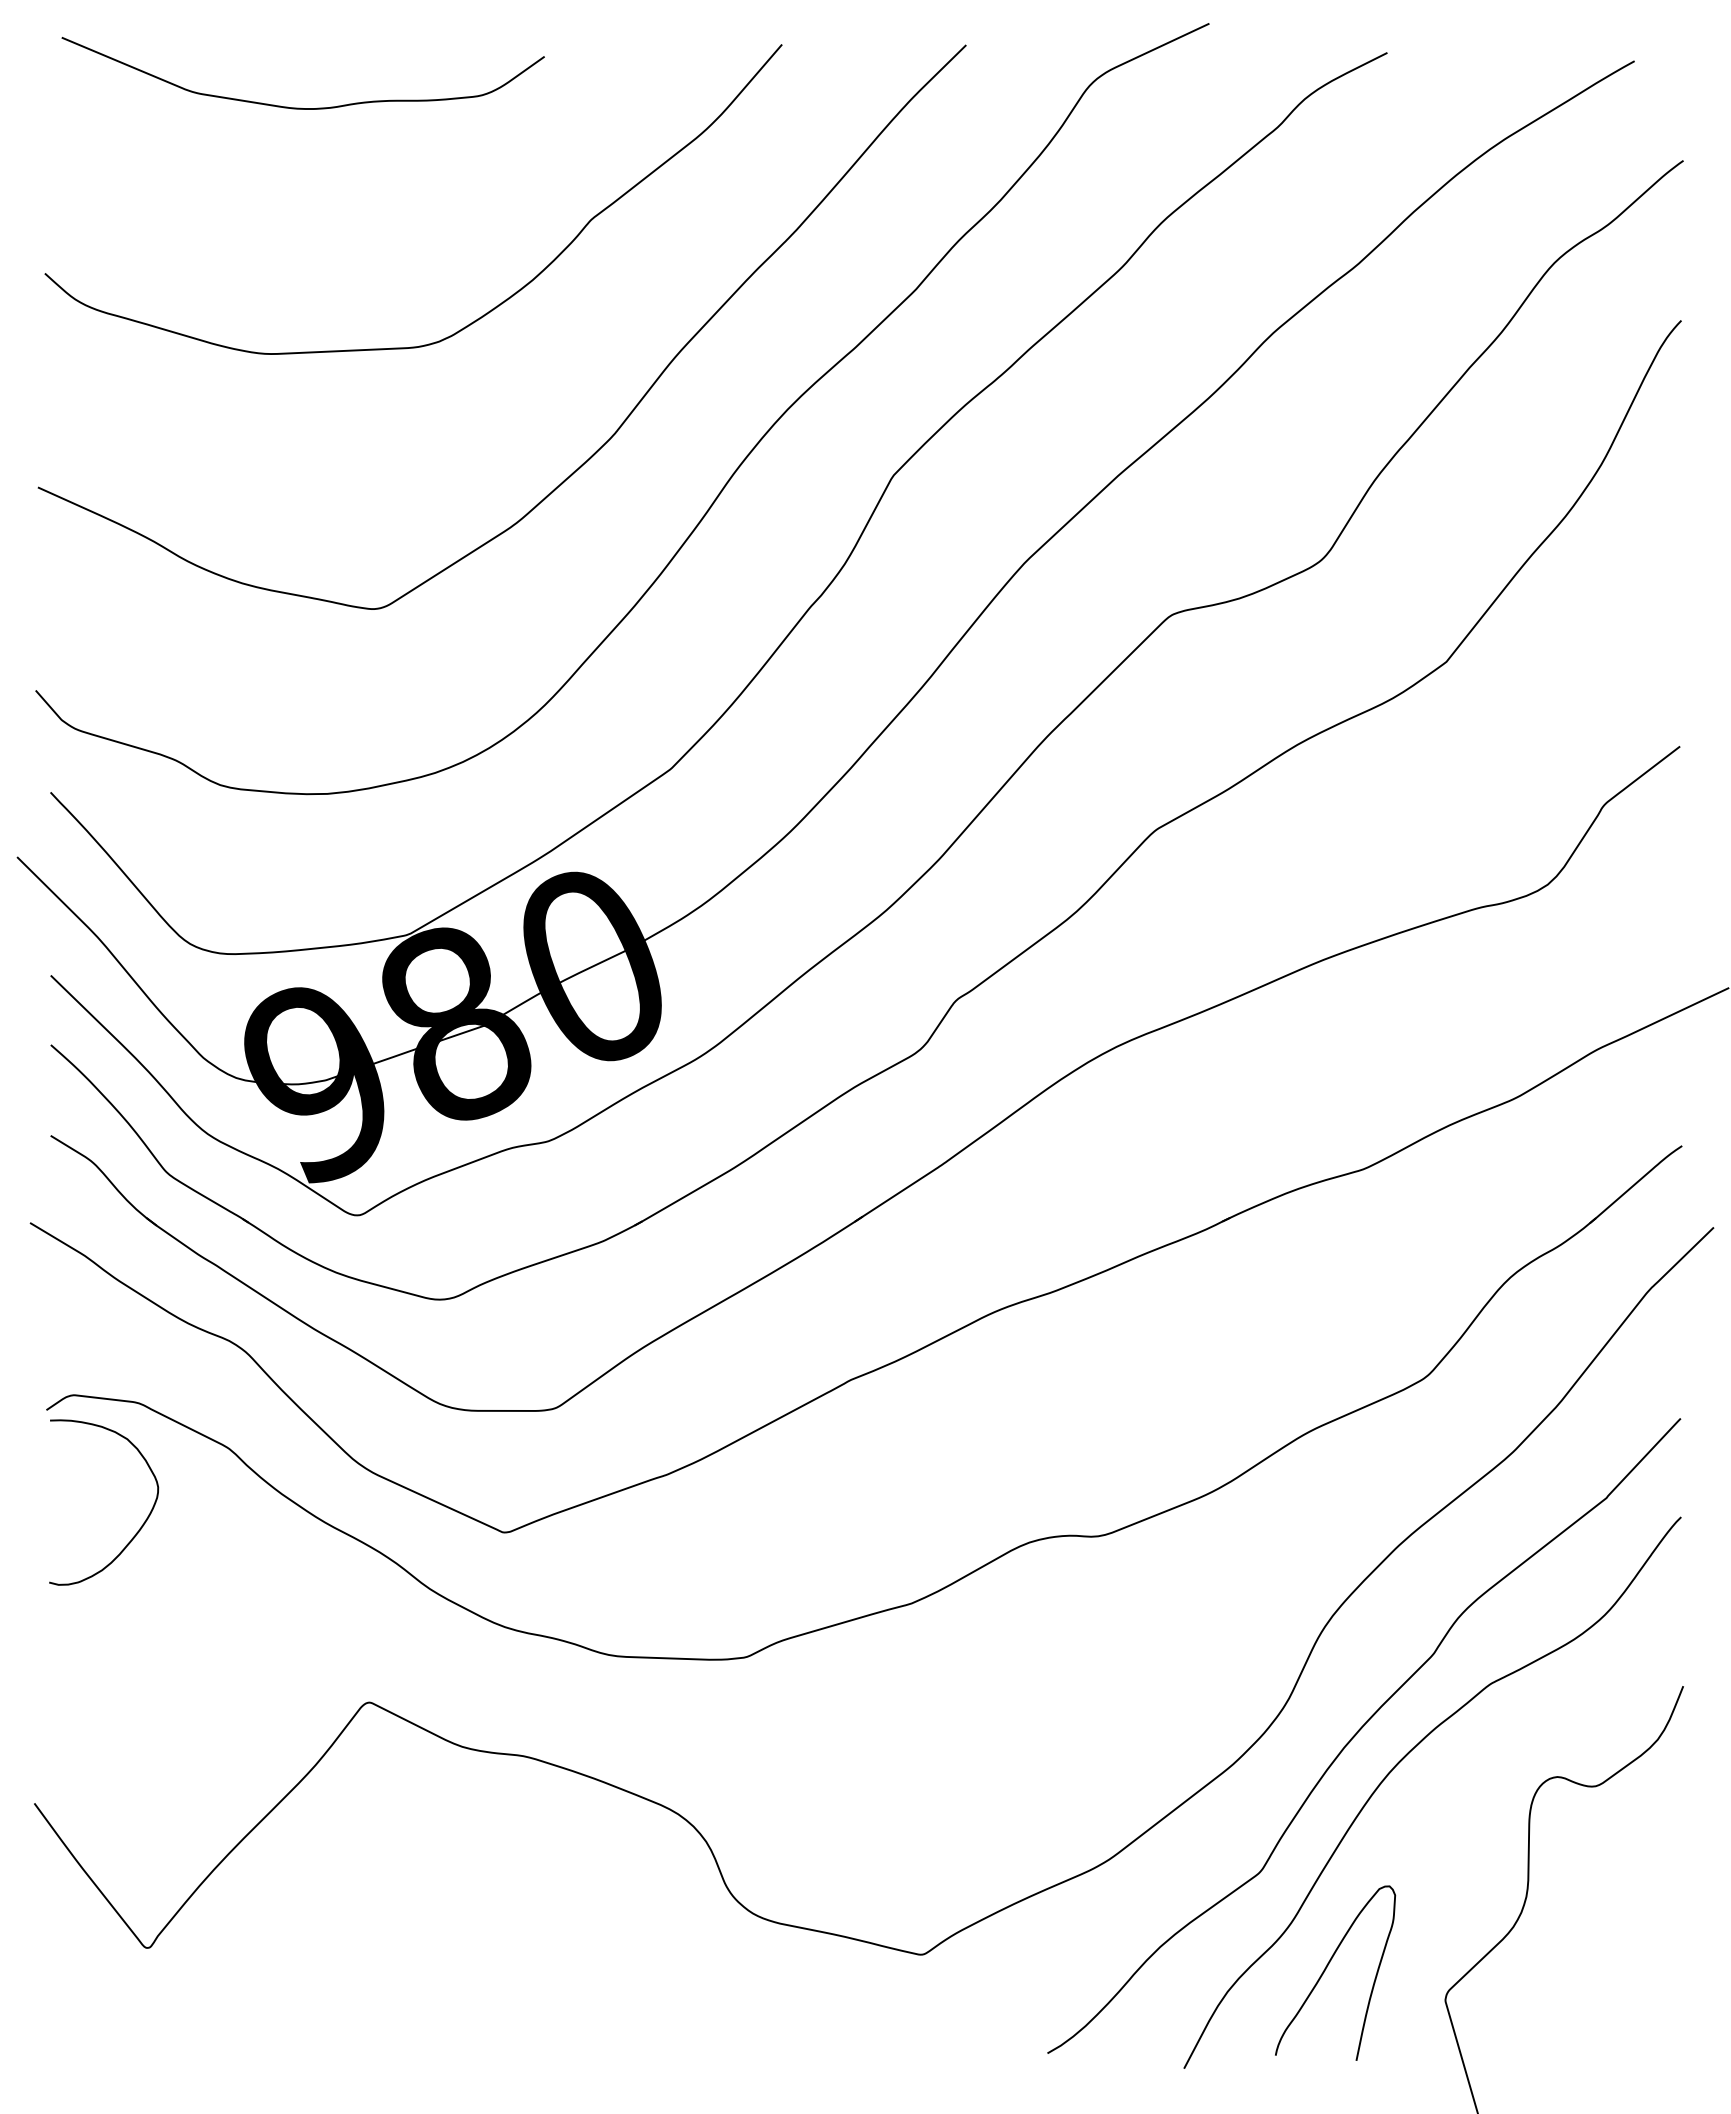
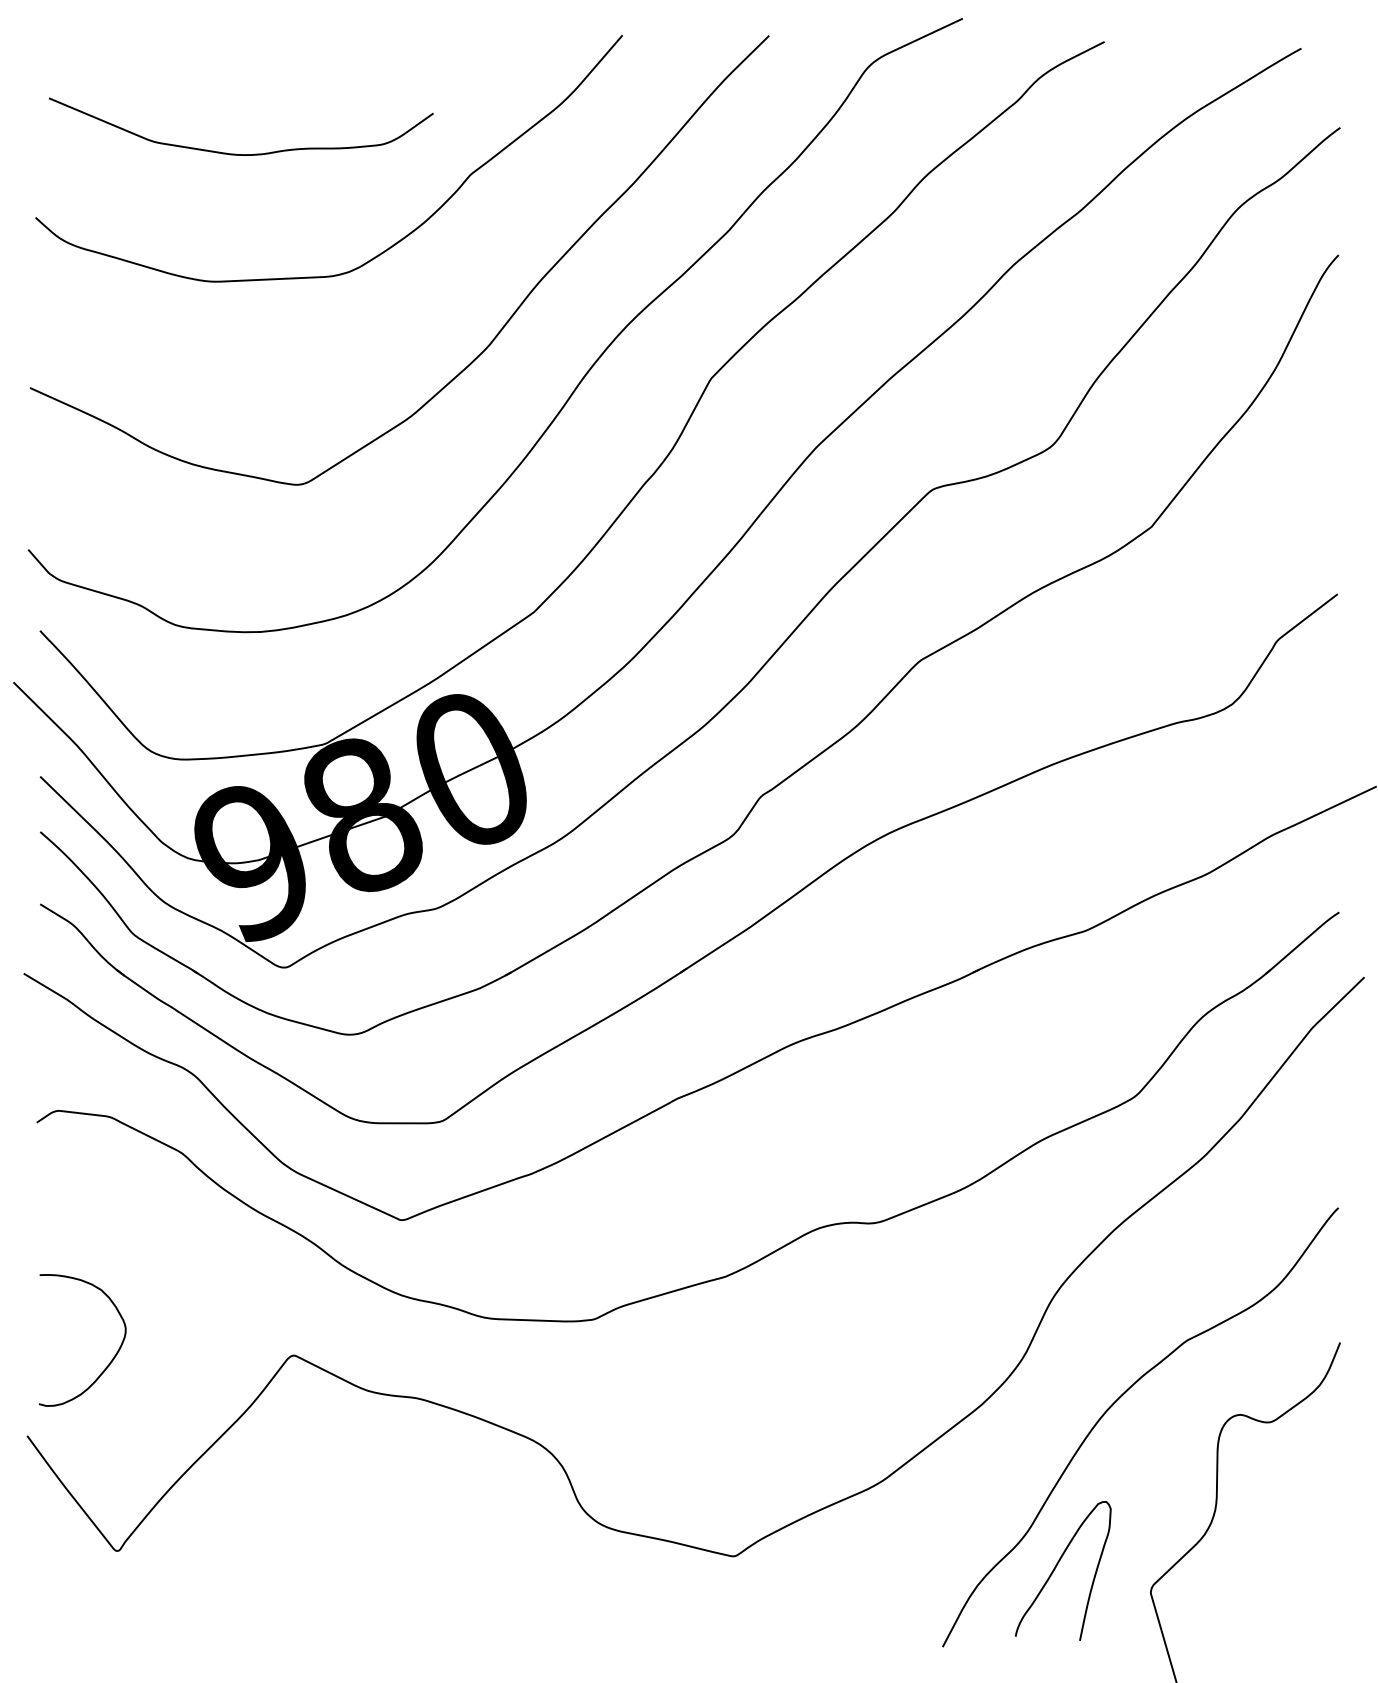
curve: (300, 107) -> (239, 153), moved
curve: (141, 1525) -> (112, 1358), moved
curve: (1360, 1730) -> (1083, 1377), removed

